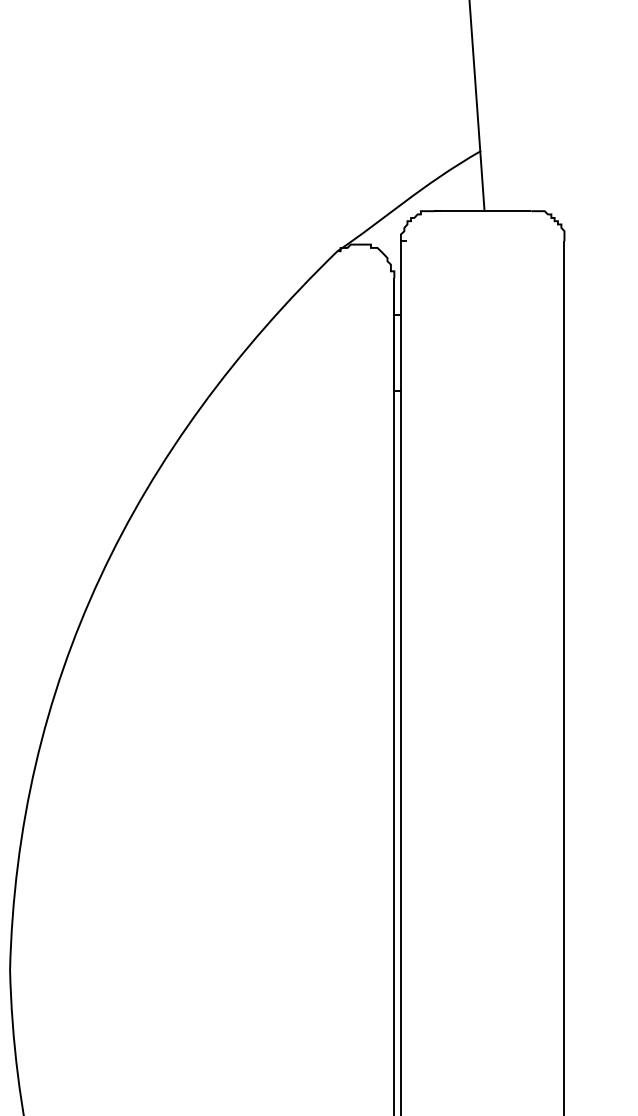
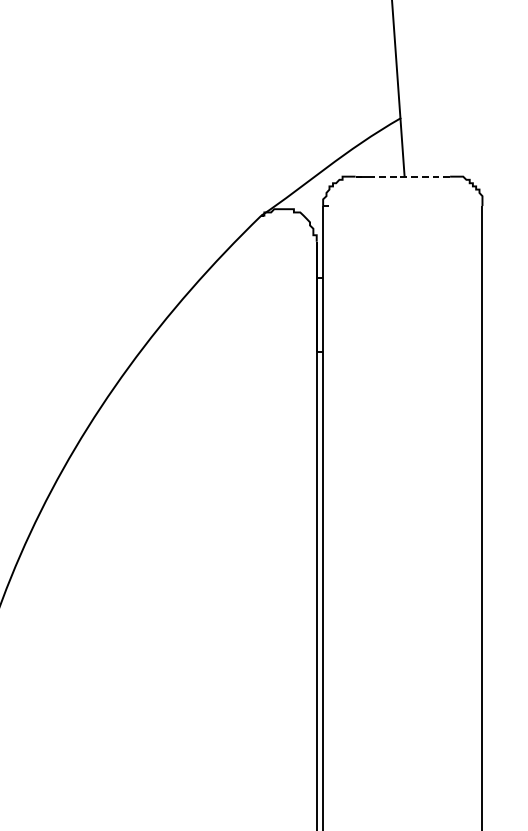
line: (492, 211) -> (412, 176), solid -> dashed

